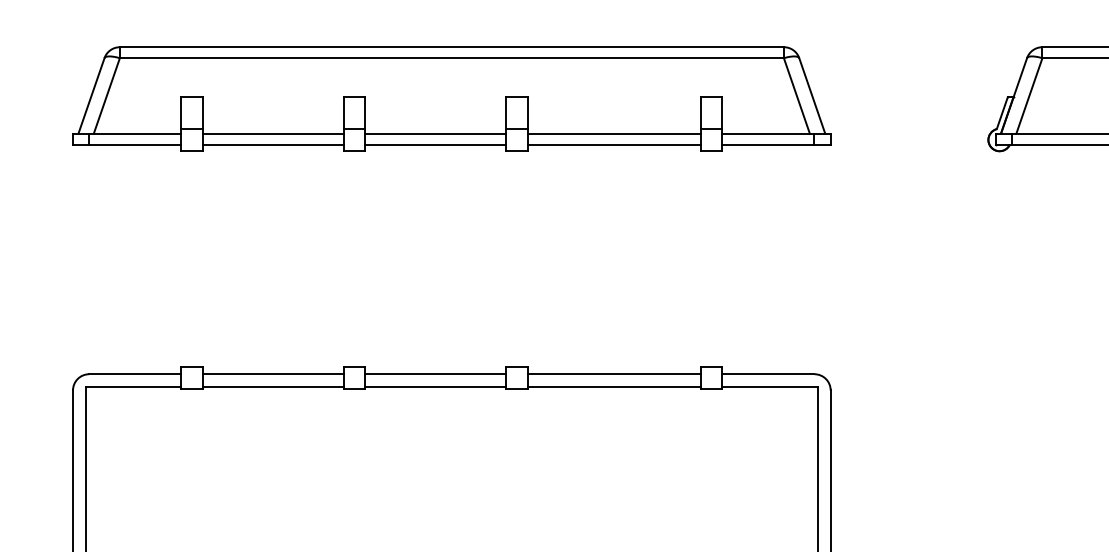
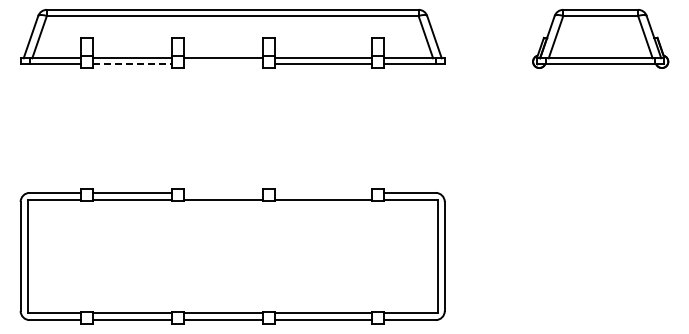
line: (274, 144) -> (133, 64), solid -> dashed
line: (435, 144) -> (223, 64), removed
line: (435, 373) -> (223, 192), removed
line: (614, 373) -> (323, 192), removed

